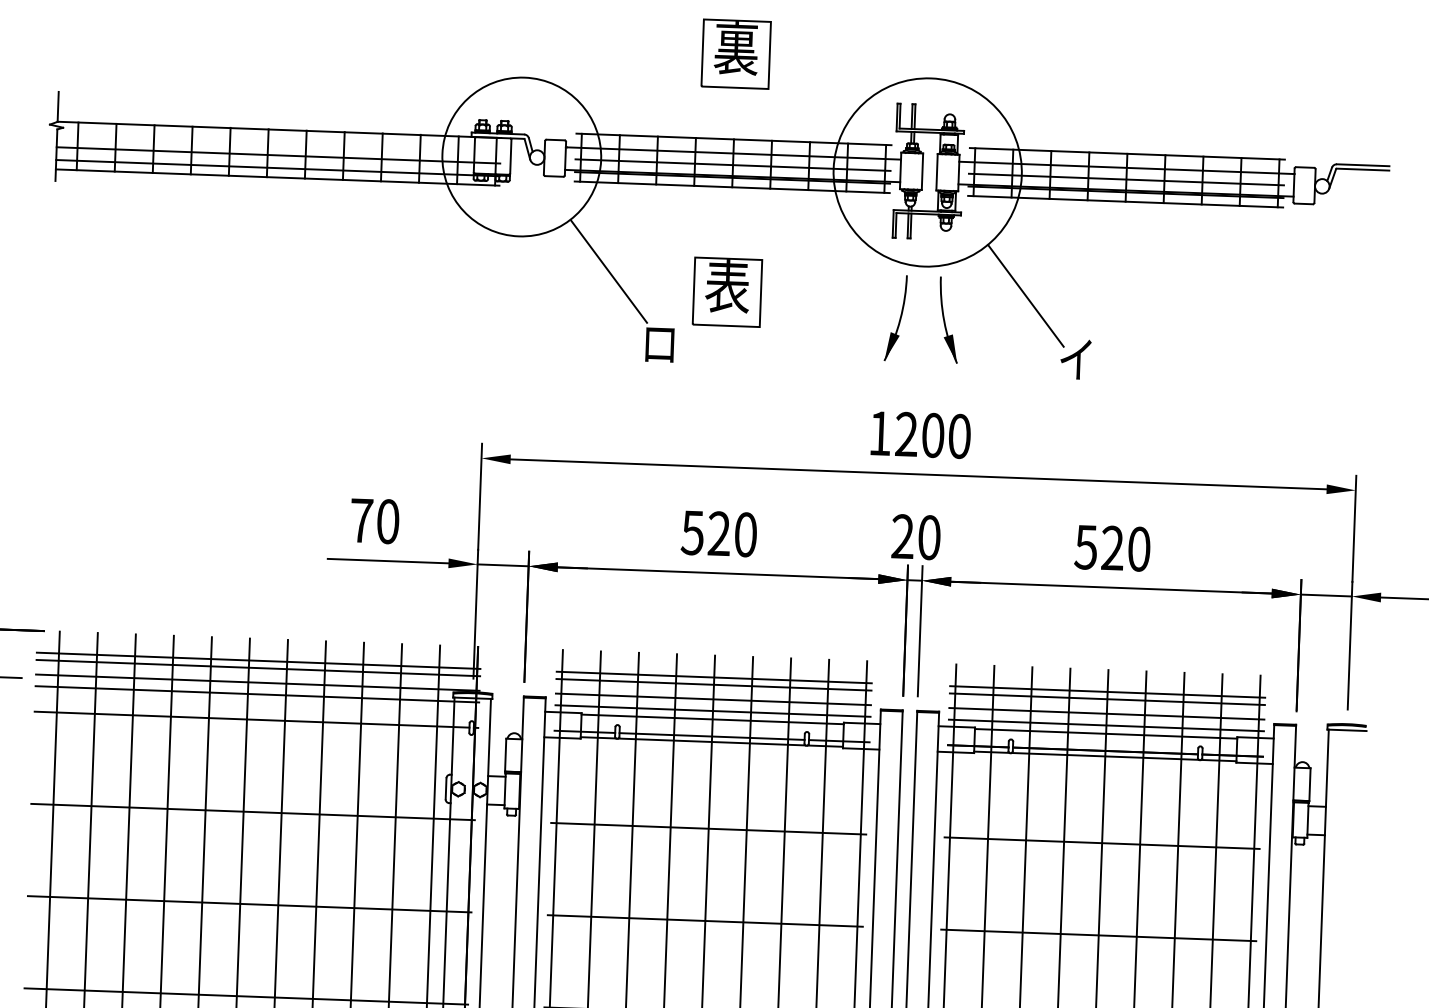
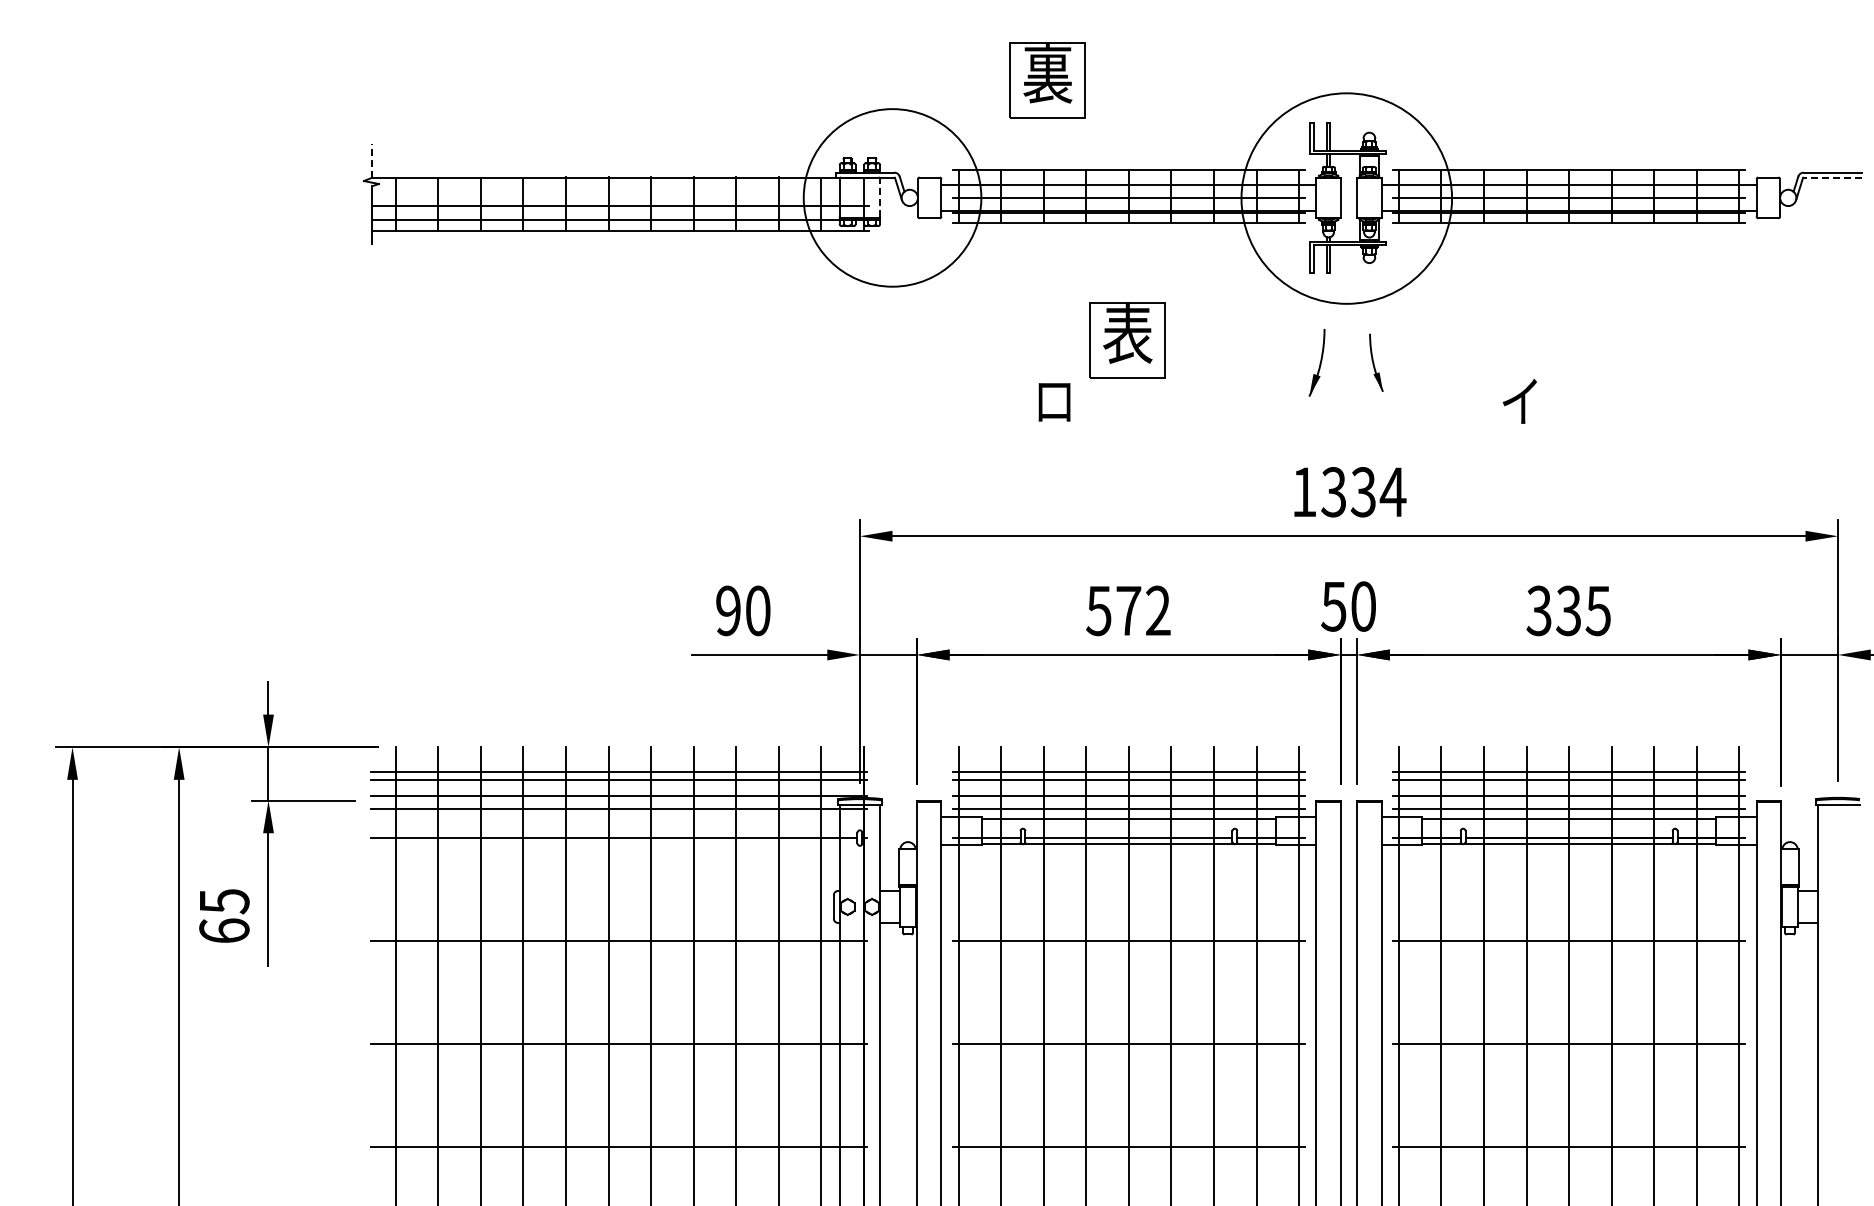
part: (735, 54) -> (1047, 80), moved
line: (58, 106) -> (372, 160), solid -> dashed
line: (511, 156) -> (880, 197), solid -> dashed
line: (1362, 169) -> (1832, 177), solid -> dashed
line: (608, 271) -> (994, 322), removed
line: (1025, 295) -> (1461, 331), removed
part: (895, 318) -> (1316, 362), size x0.7
part: (948, 319) -> (1376, 362), size x0.6
text: (933, 435) -> (1363, 492), 1200 -> 1334
text: (361, 520) -> (728, 610), 70 -> 90
text: (732, 533) -> (1143, 610), 520 -> 572
text: (902, 536) -> (1333, 606), 20 -> 50
text: (1112, 547) -> (1568, 610), 520 -> 335

